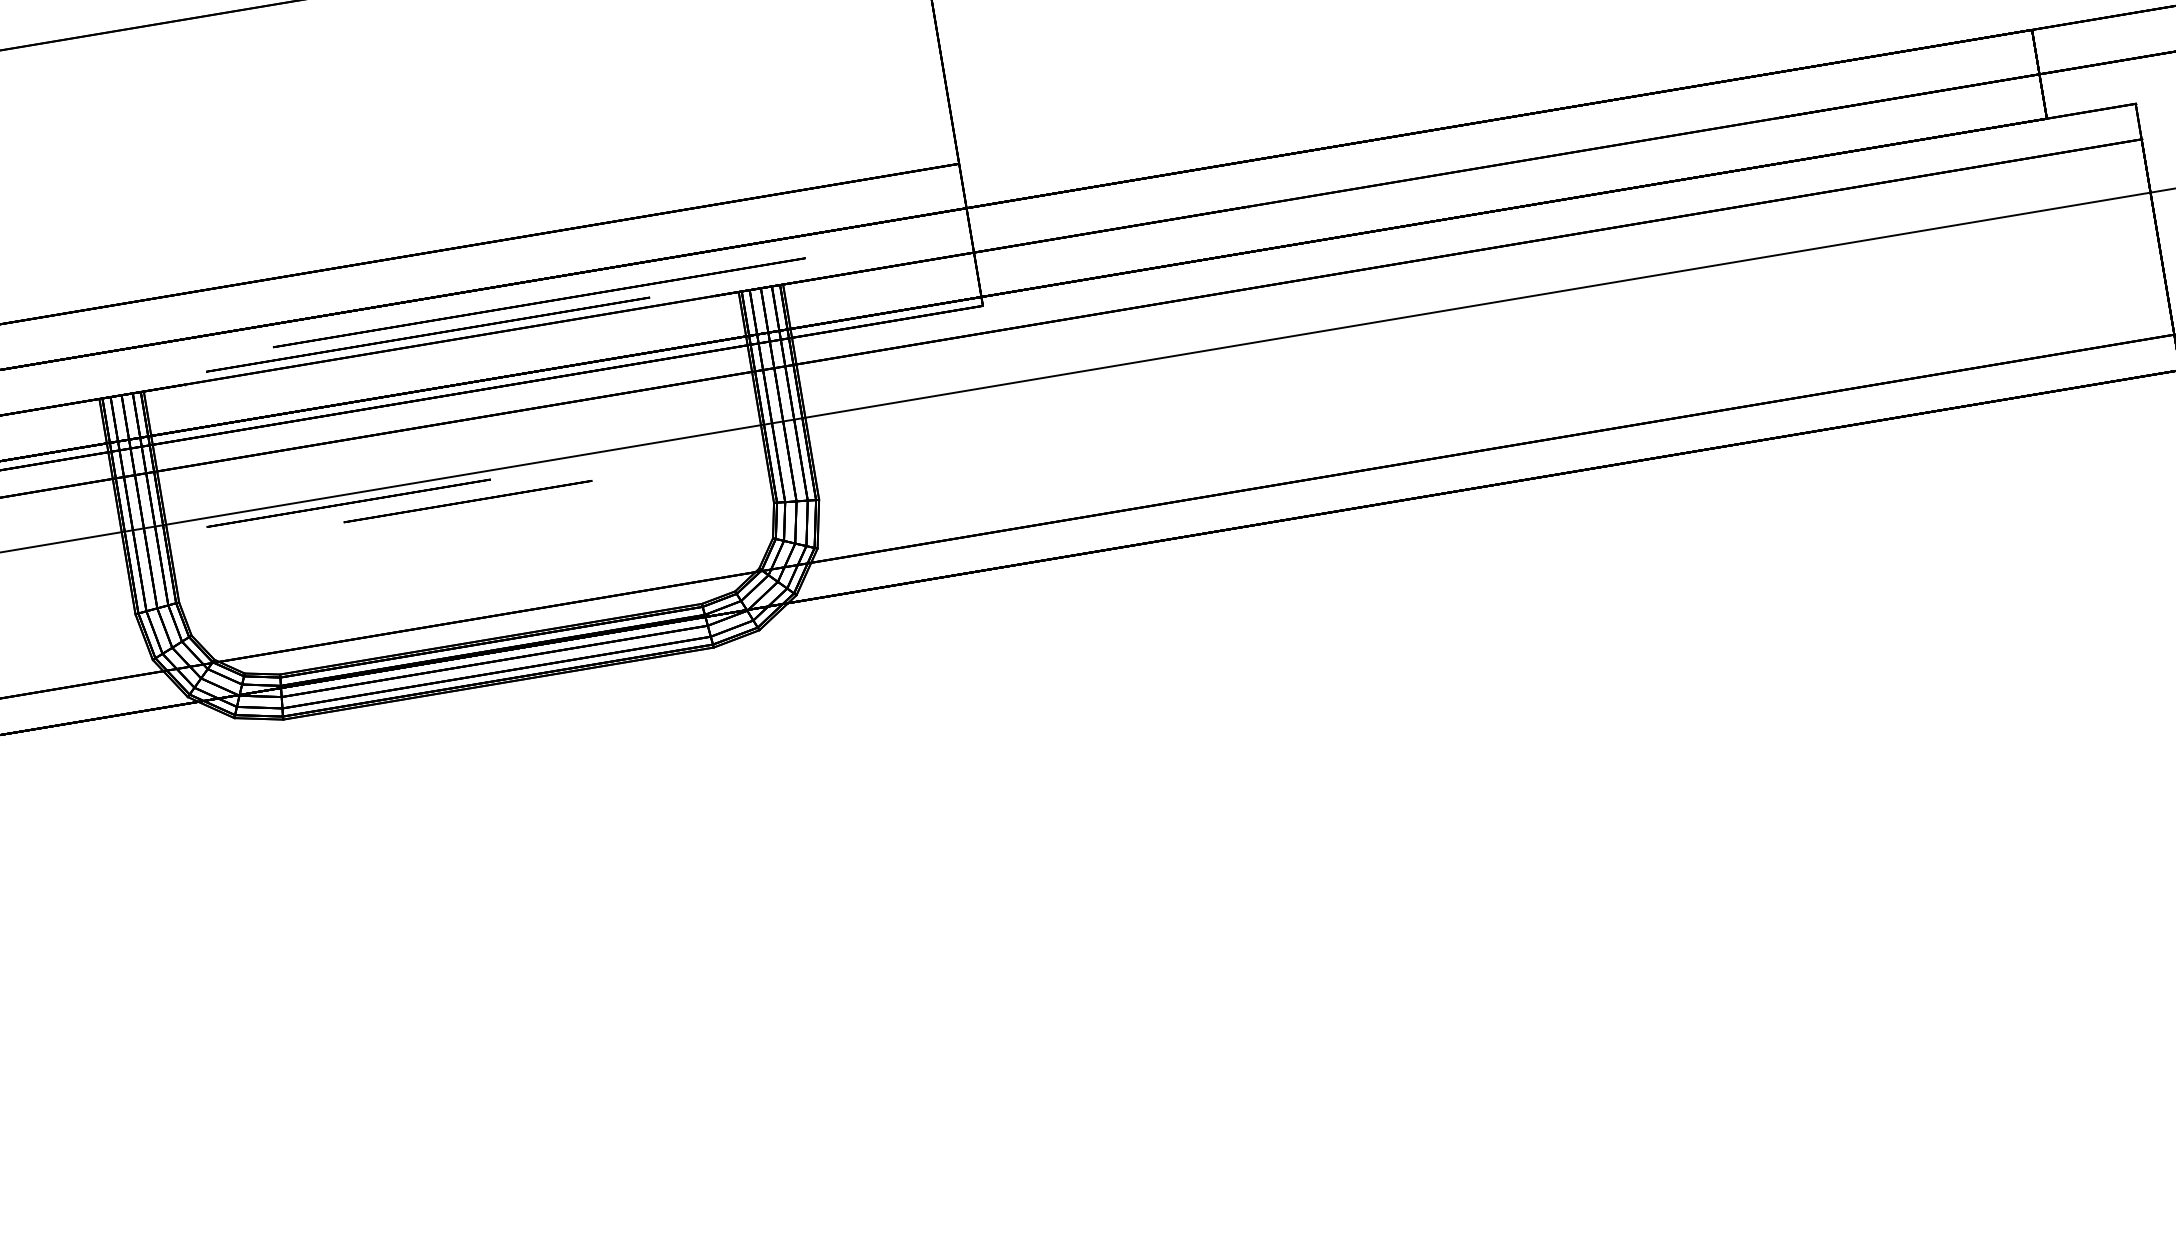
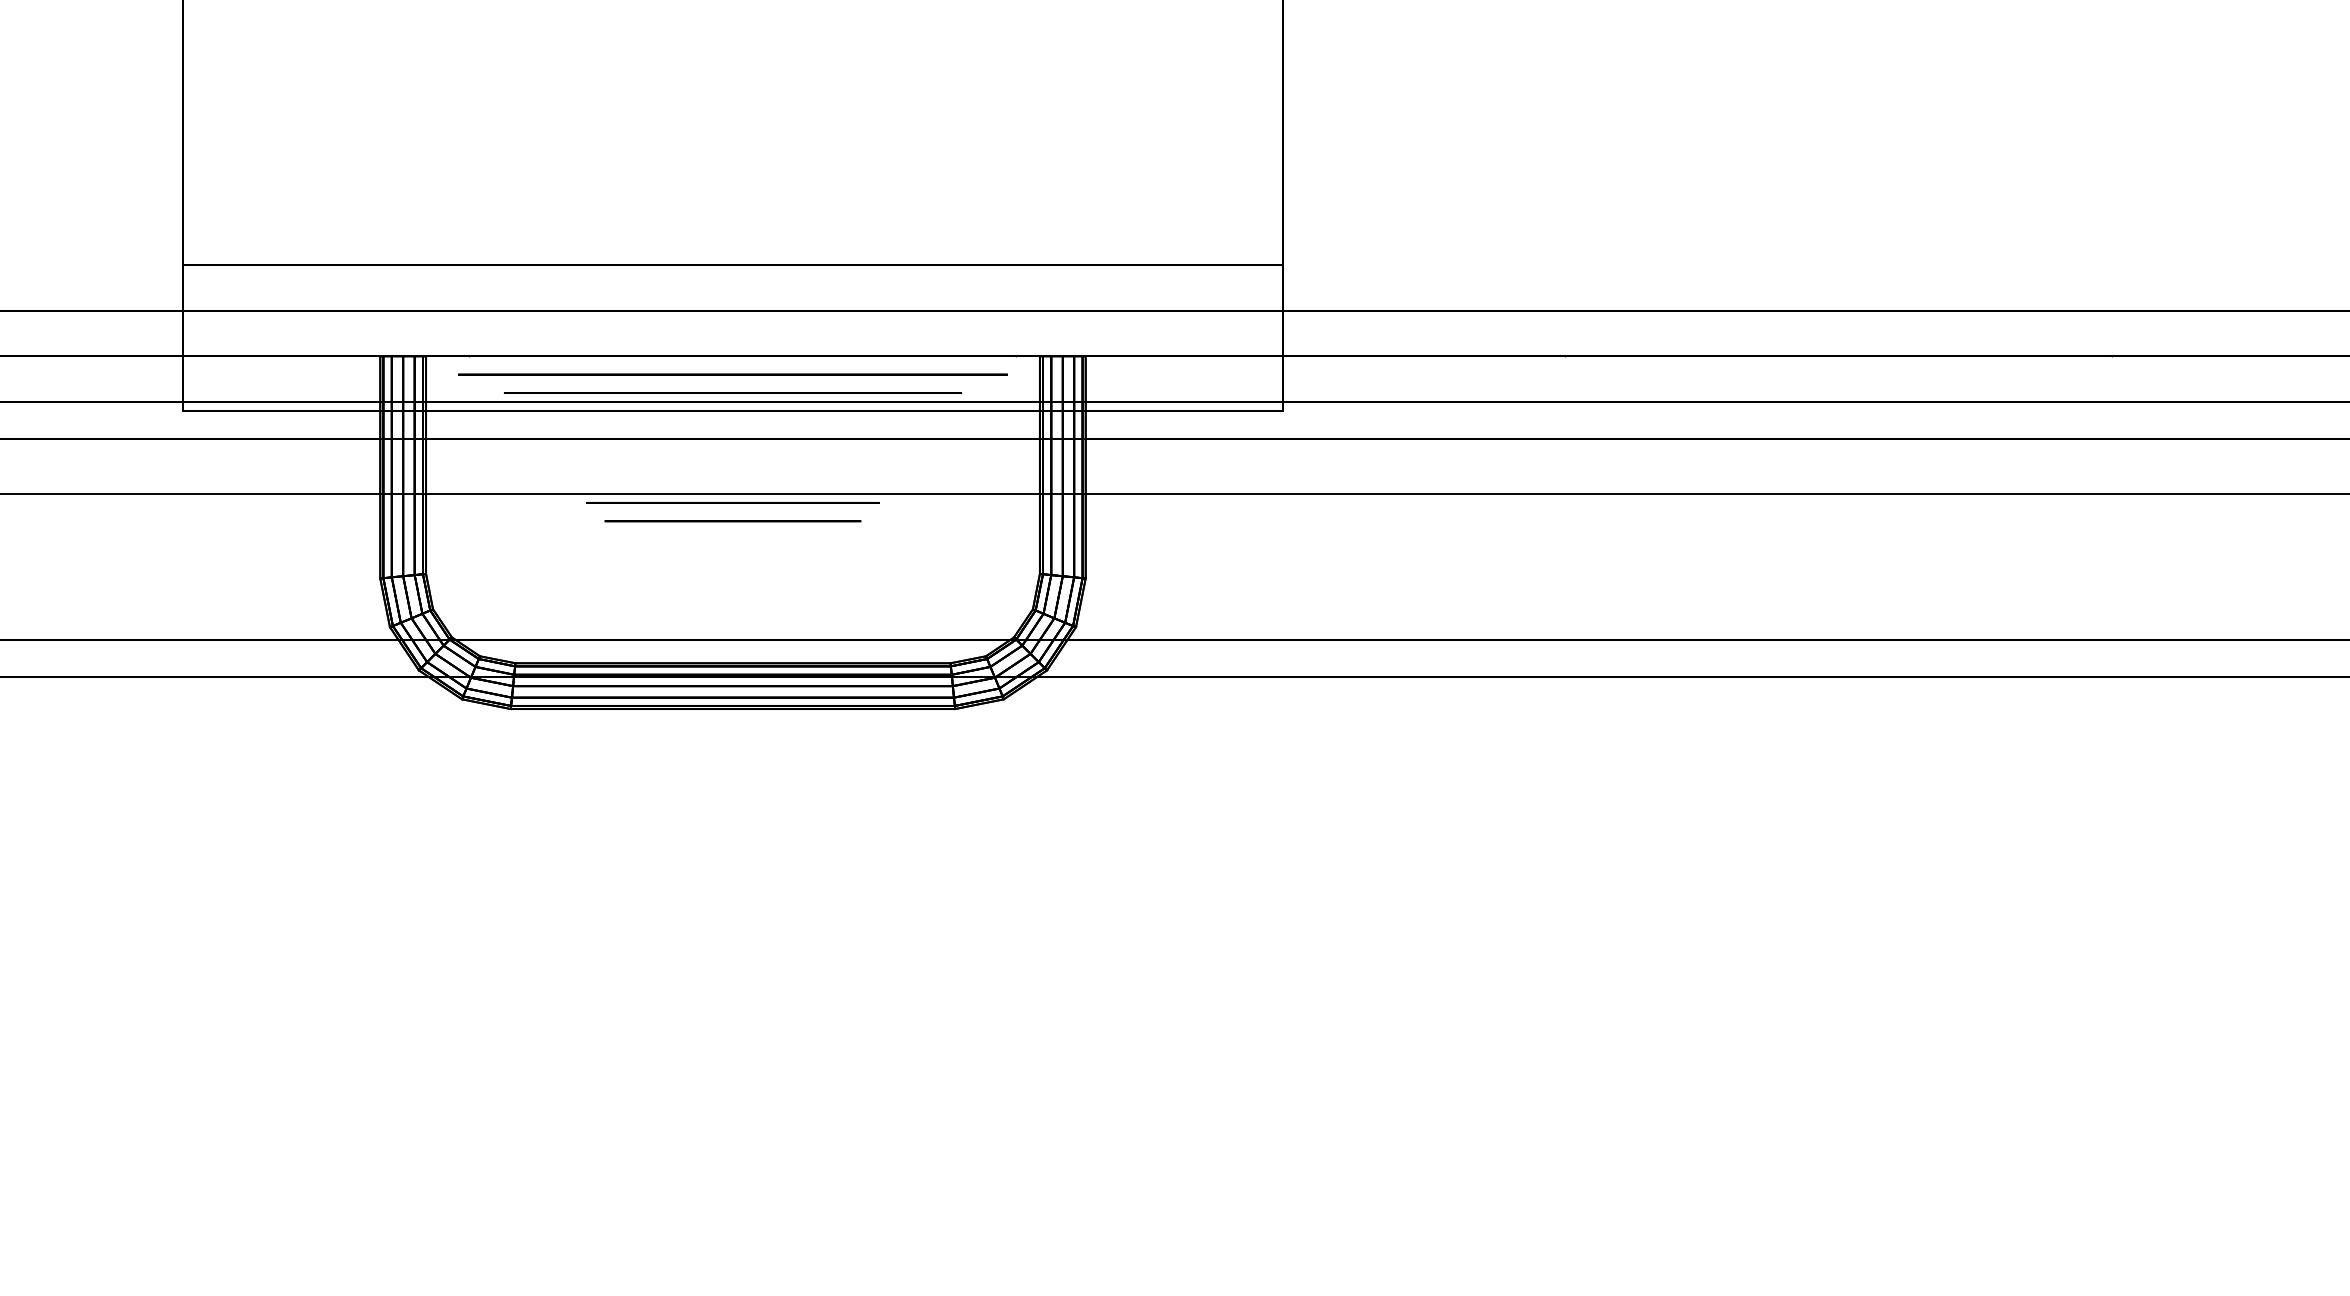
circle: (538, 302) -> (732, 374), moved
circle: (427, 334) -> (732, 392), moved
circle: (348, 502) -> (732, 502), moved

